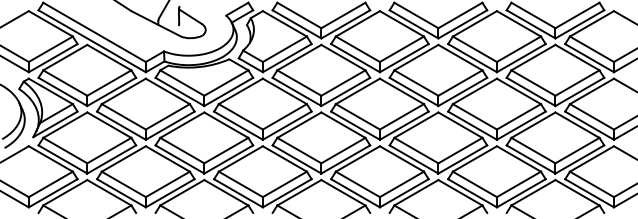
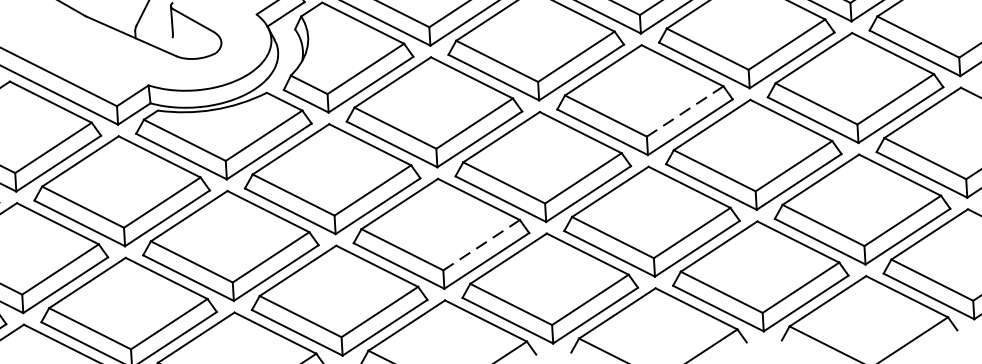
line: (460, 83) -> (685, 112), solid -> dashed
line: (342, 150) -> (479, 245), solid -> dashed

